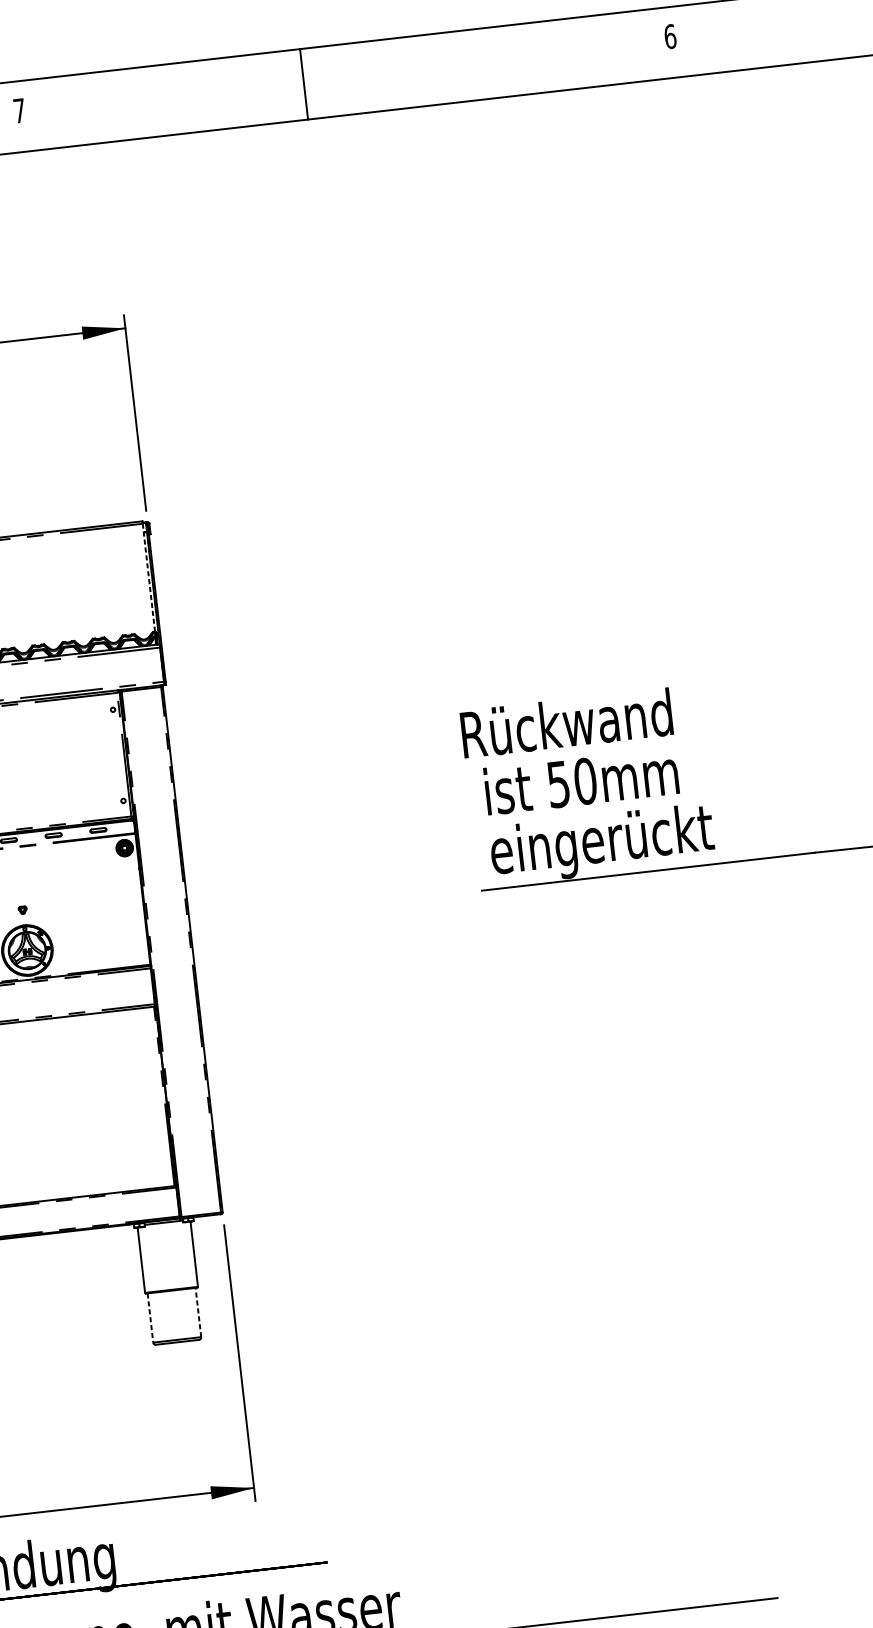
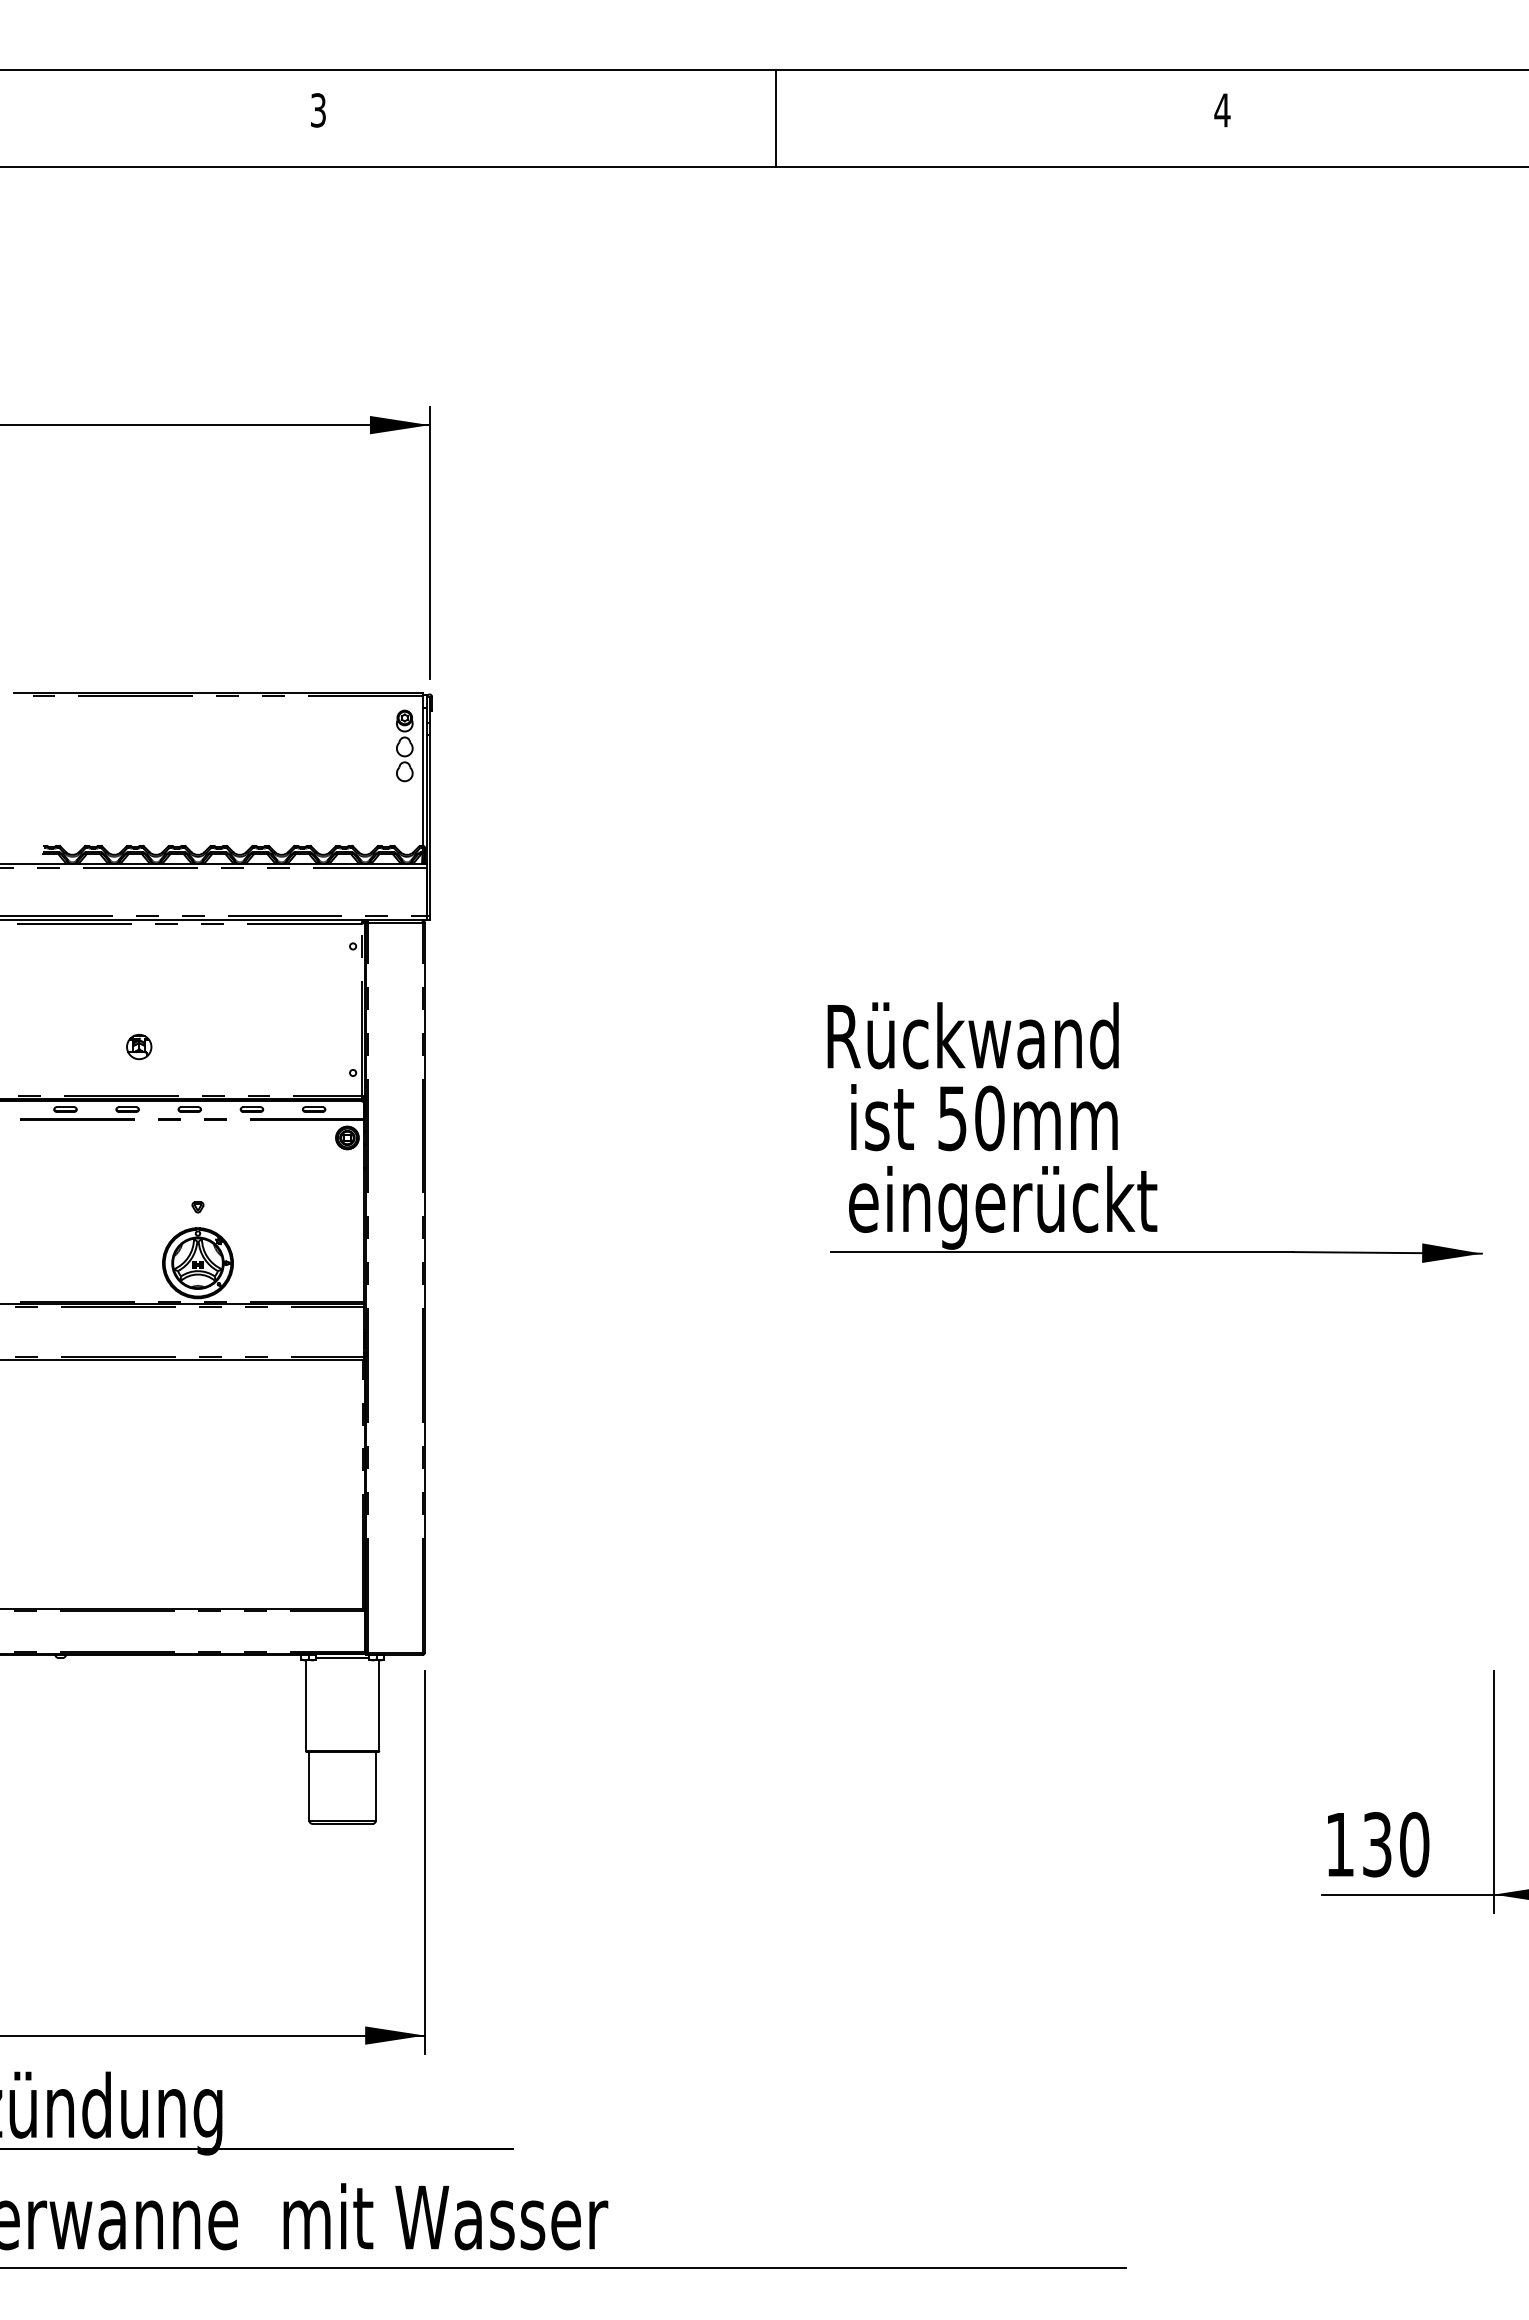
text: (670, 36) -> (1222, 110), 6 -> 4
line: (303, 84) -> (775, 118), moved
text: (19, 110) -> (318, 110), 7 -> 3
part: (133, 560) -> (404, 745), added
line: (148, 577) -> (422, 770), dashed -> solid
line: (198, 1311) -> (375, 1785), dashed -> solid
line: (150, 1318) -> (309, 1786), dashed -> solid

